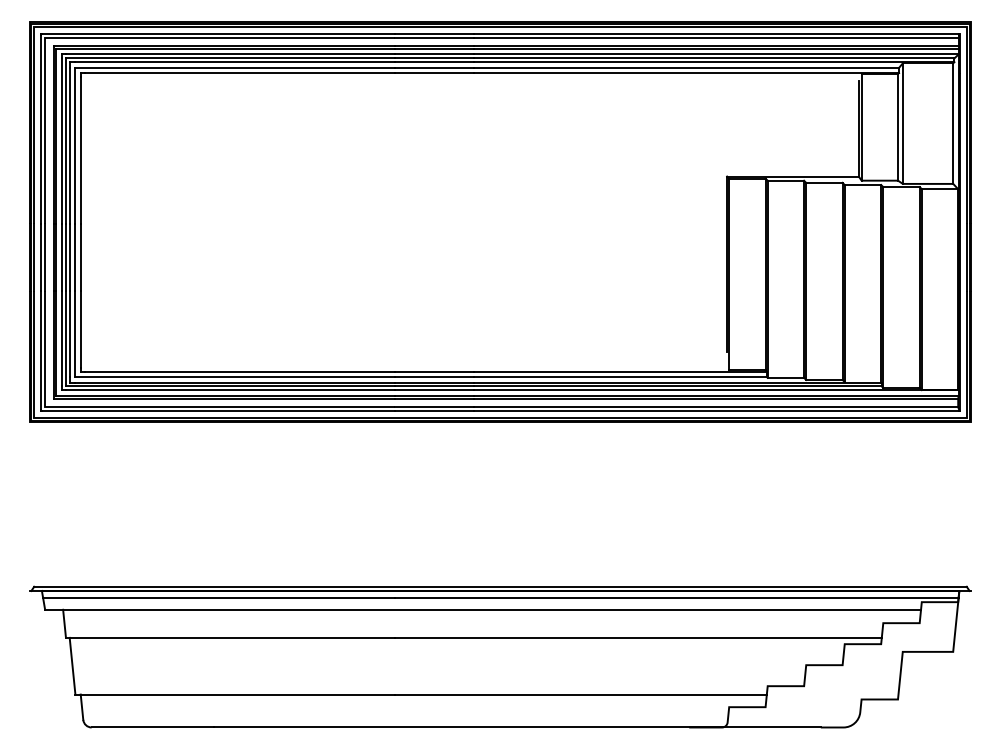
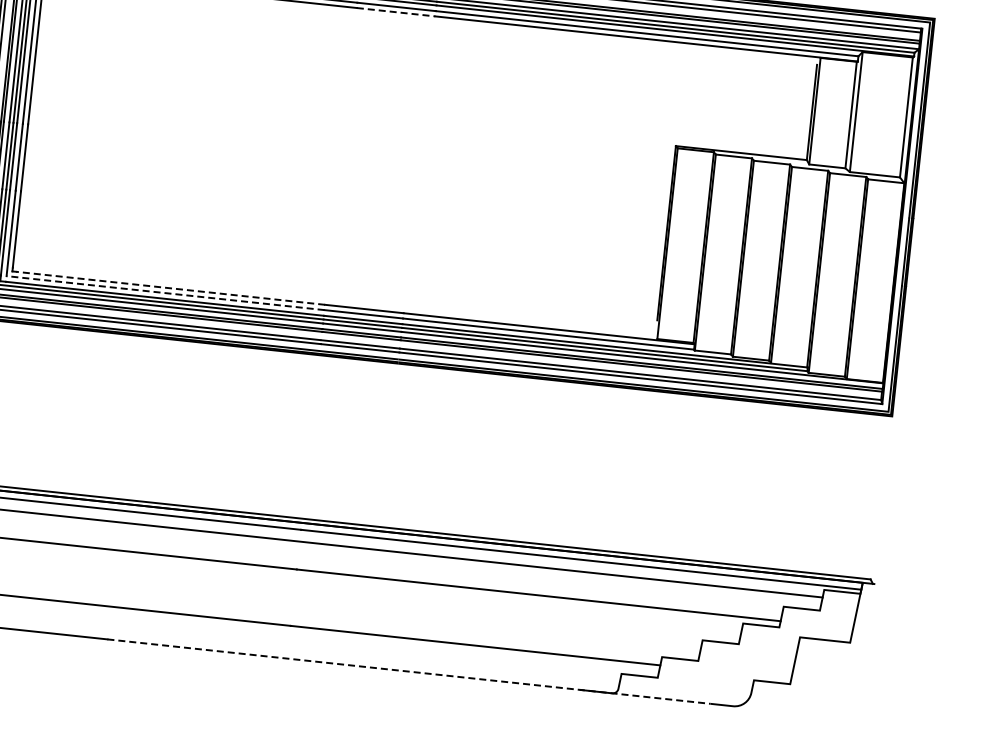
line: (435, 73) -> (396, 12), solid -> dashed
line: (239, 371) -> (170, 288), solid -> dashed
line: (235, 377) -> (165, 293), solid -> dashed
line: (518, 727) -> (409, 671), solid -> dashed

